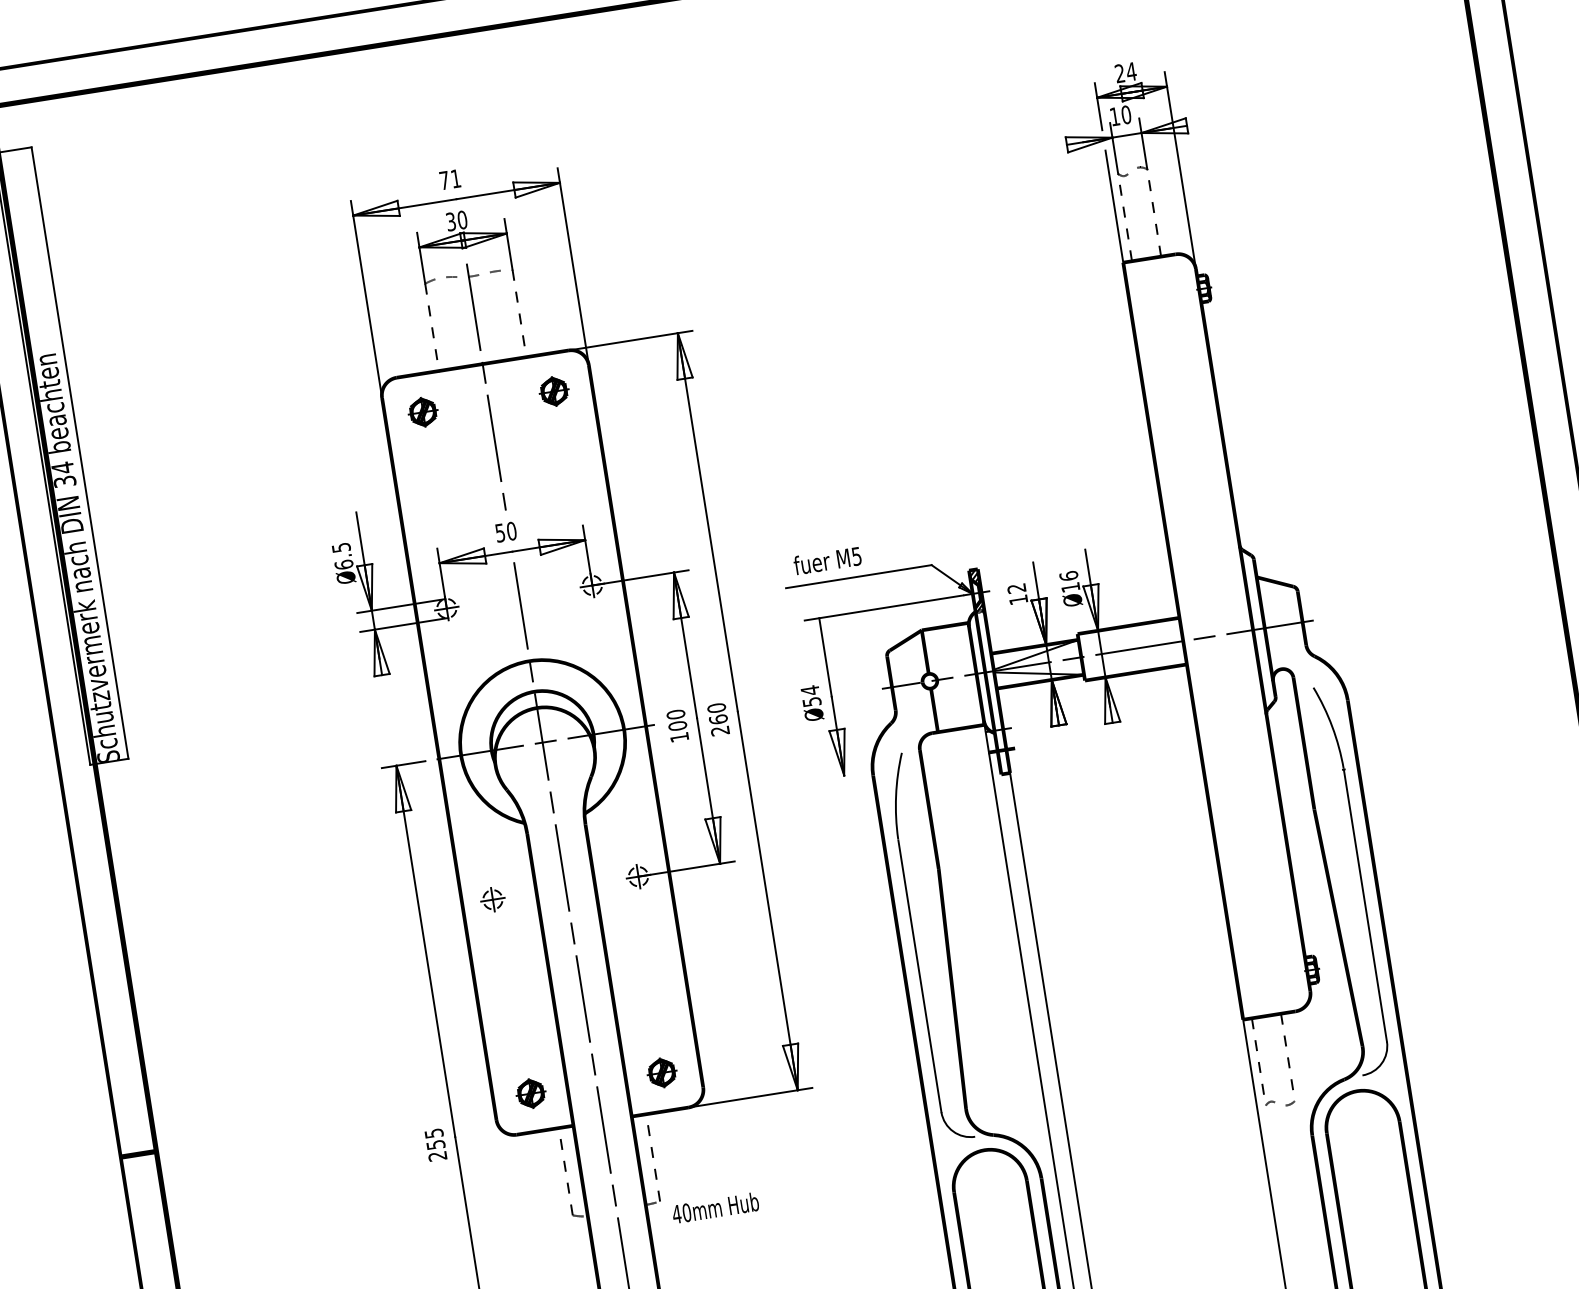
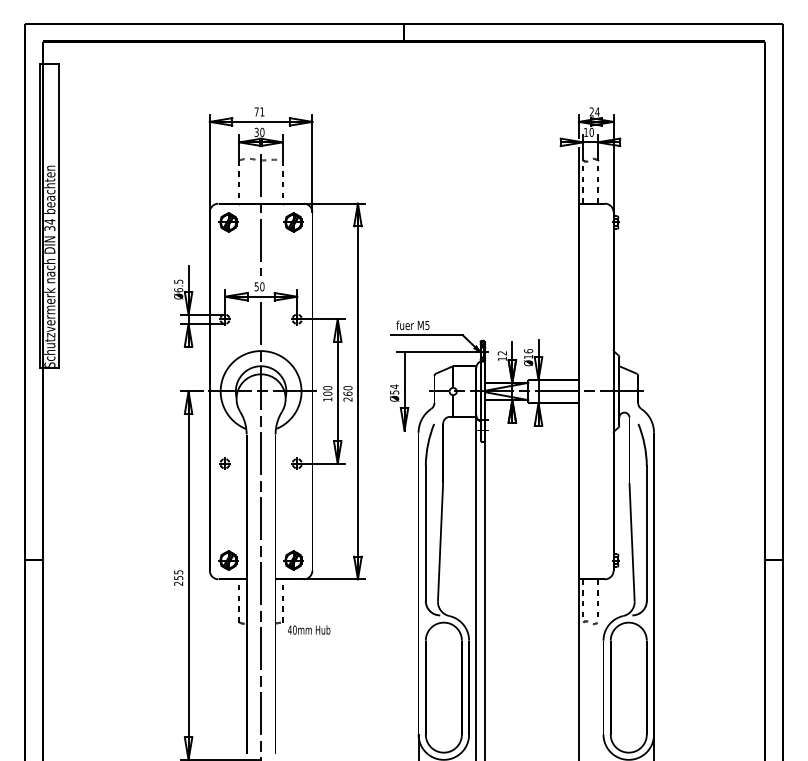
part: (553, 391) -> (293, 222), size x1.4
part: (422, 412) -> (228, 222), size x1.4
part: (661, 1072) -> (293, 560), size x1.4
part: (530, 1093) -> (228, 560), size x1.4

